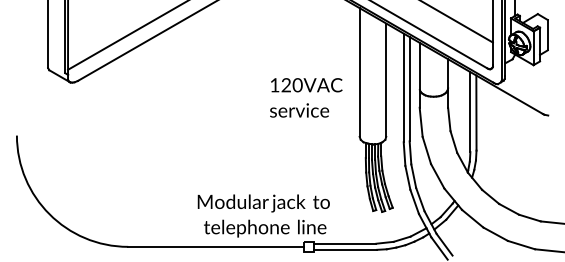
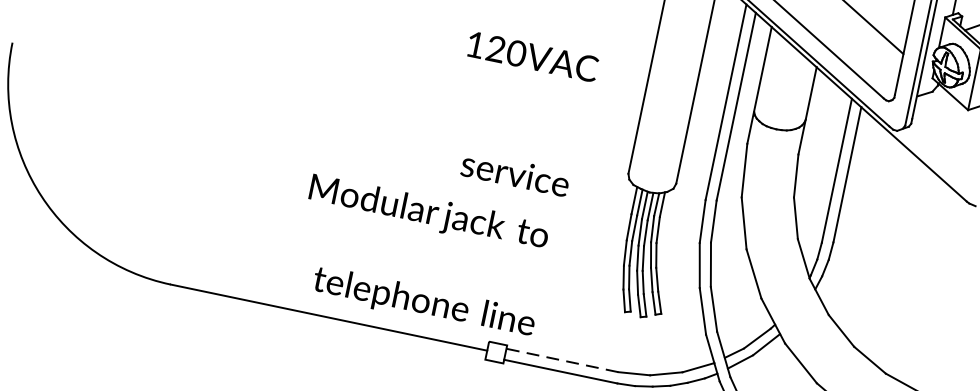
text: (306, 85) -> (532, 57), moved
text: (299, 110) -> (515, 173), moved
text: (263, 203) -> (428, 213), moved
line: (344, 243) -> (561, 359), solid -> dashed

